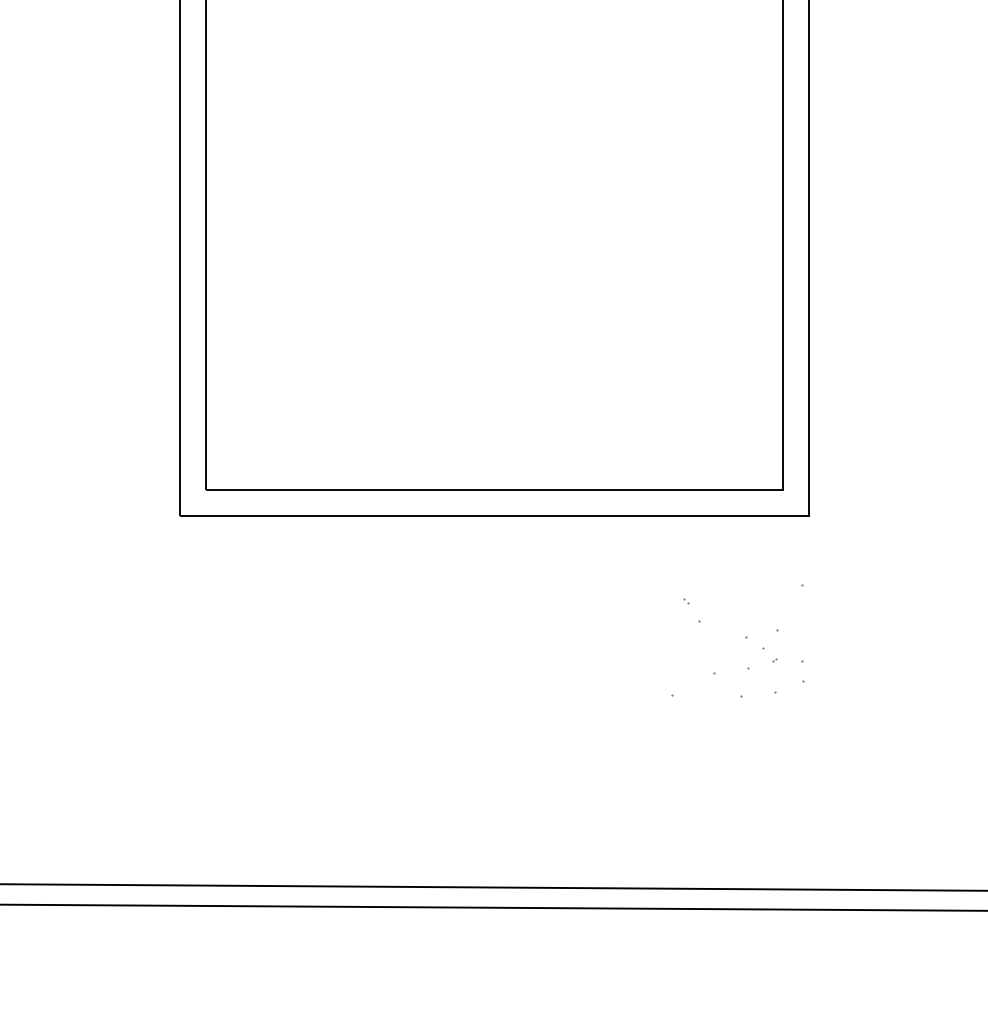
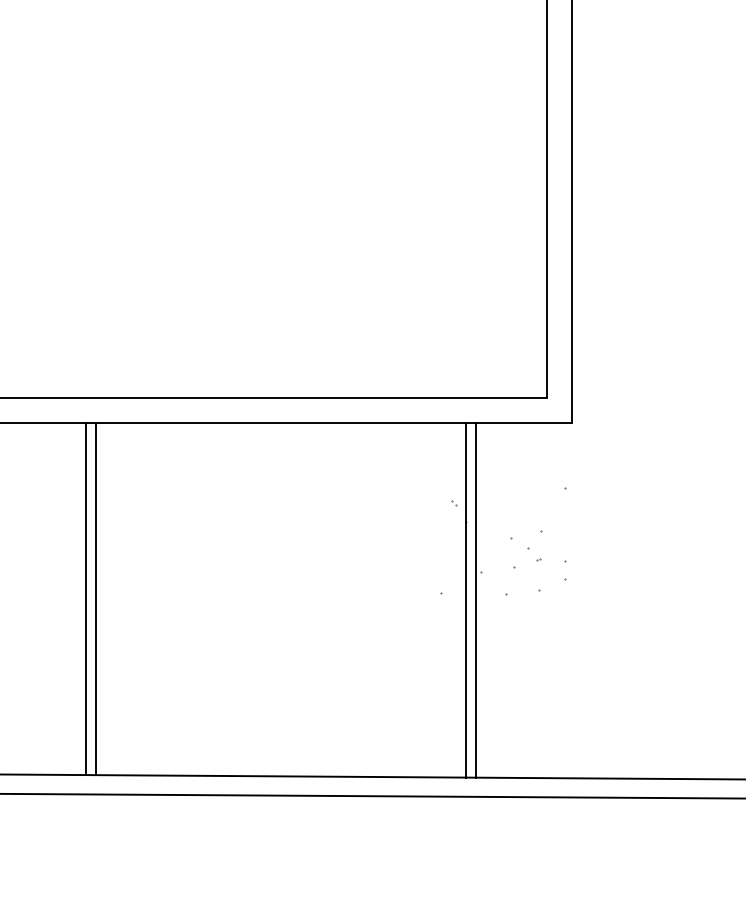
line: (299, 701) -> (86, 599), added
line: (309, 701) -> (95, 599), added
line: (698, 702) -> (466, 600), added
line: (709, 702) -> (476, 600), added

